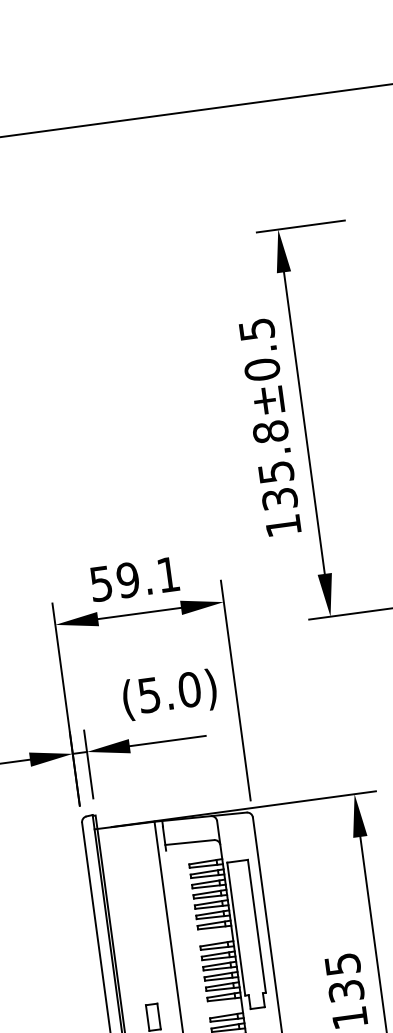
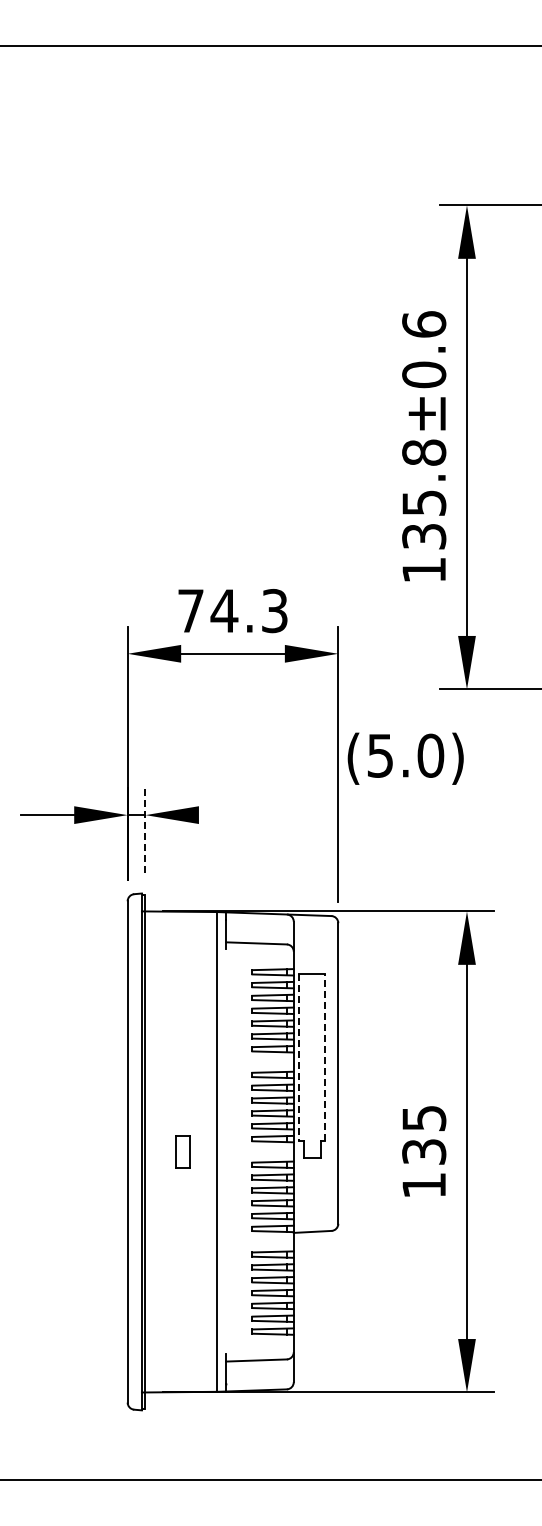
text: (257, 329) -> (424, 324), 135.8±0.5 -> 135.8±0.6
text: (134, 578) -> (232, 610), 59.1 -> 74.3
text: (169, 694) -> (405, 758), moved
line: (167, 741) -> (245, 815), removed
line: (88, 764) -> (145, 830), solid -> dashed
line: (257, 925) -> (325, 1056), solid -> dashed
line: (236, 929) -> (299, 1057), solid -> dashed

